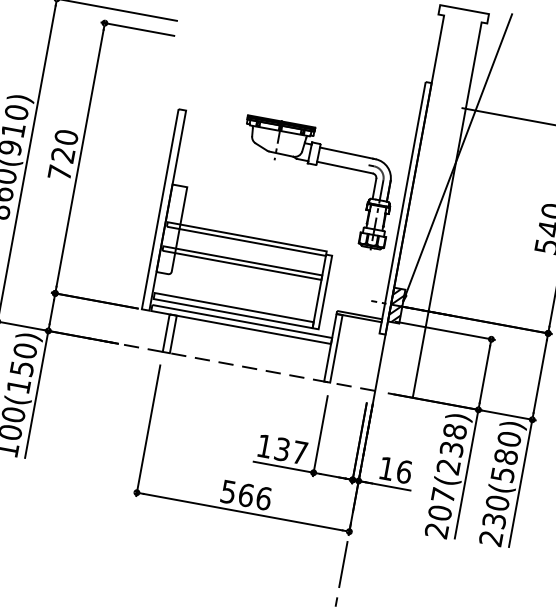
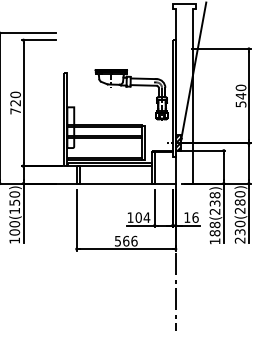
line: (228, 363) -> (107, 183), dashed -> solid
text: (290, 450) -> (142, 217), 137 -> 104
text: (501, 473) -> (239, 210), 230(580) -> 230(280)
text: (439, 511) -> (214, 232), 207(238) -> 188(238)

